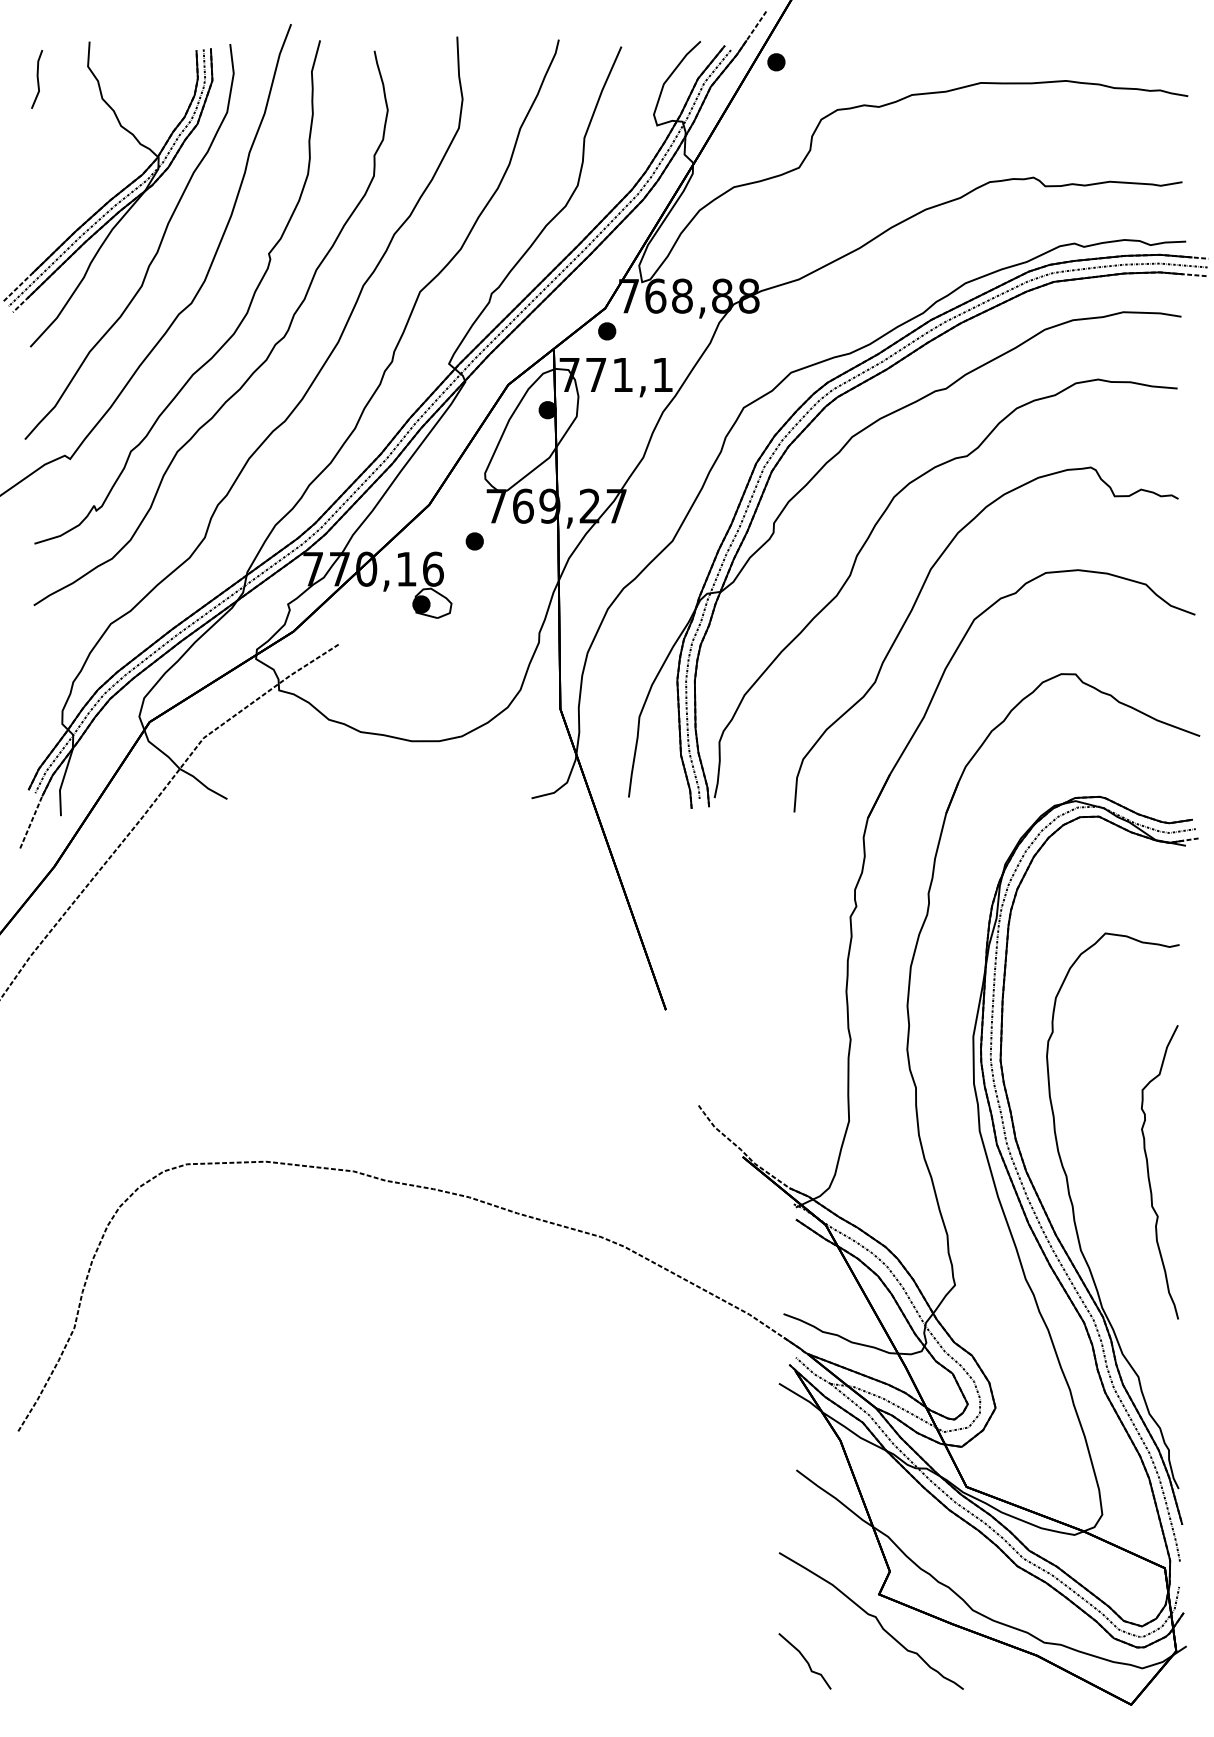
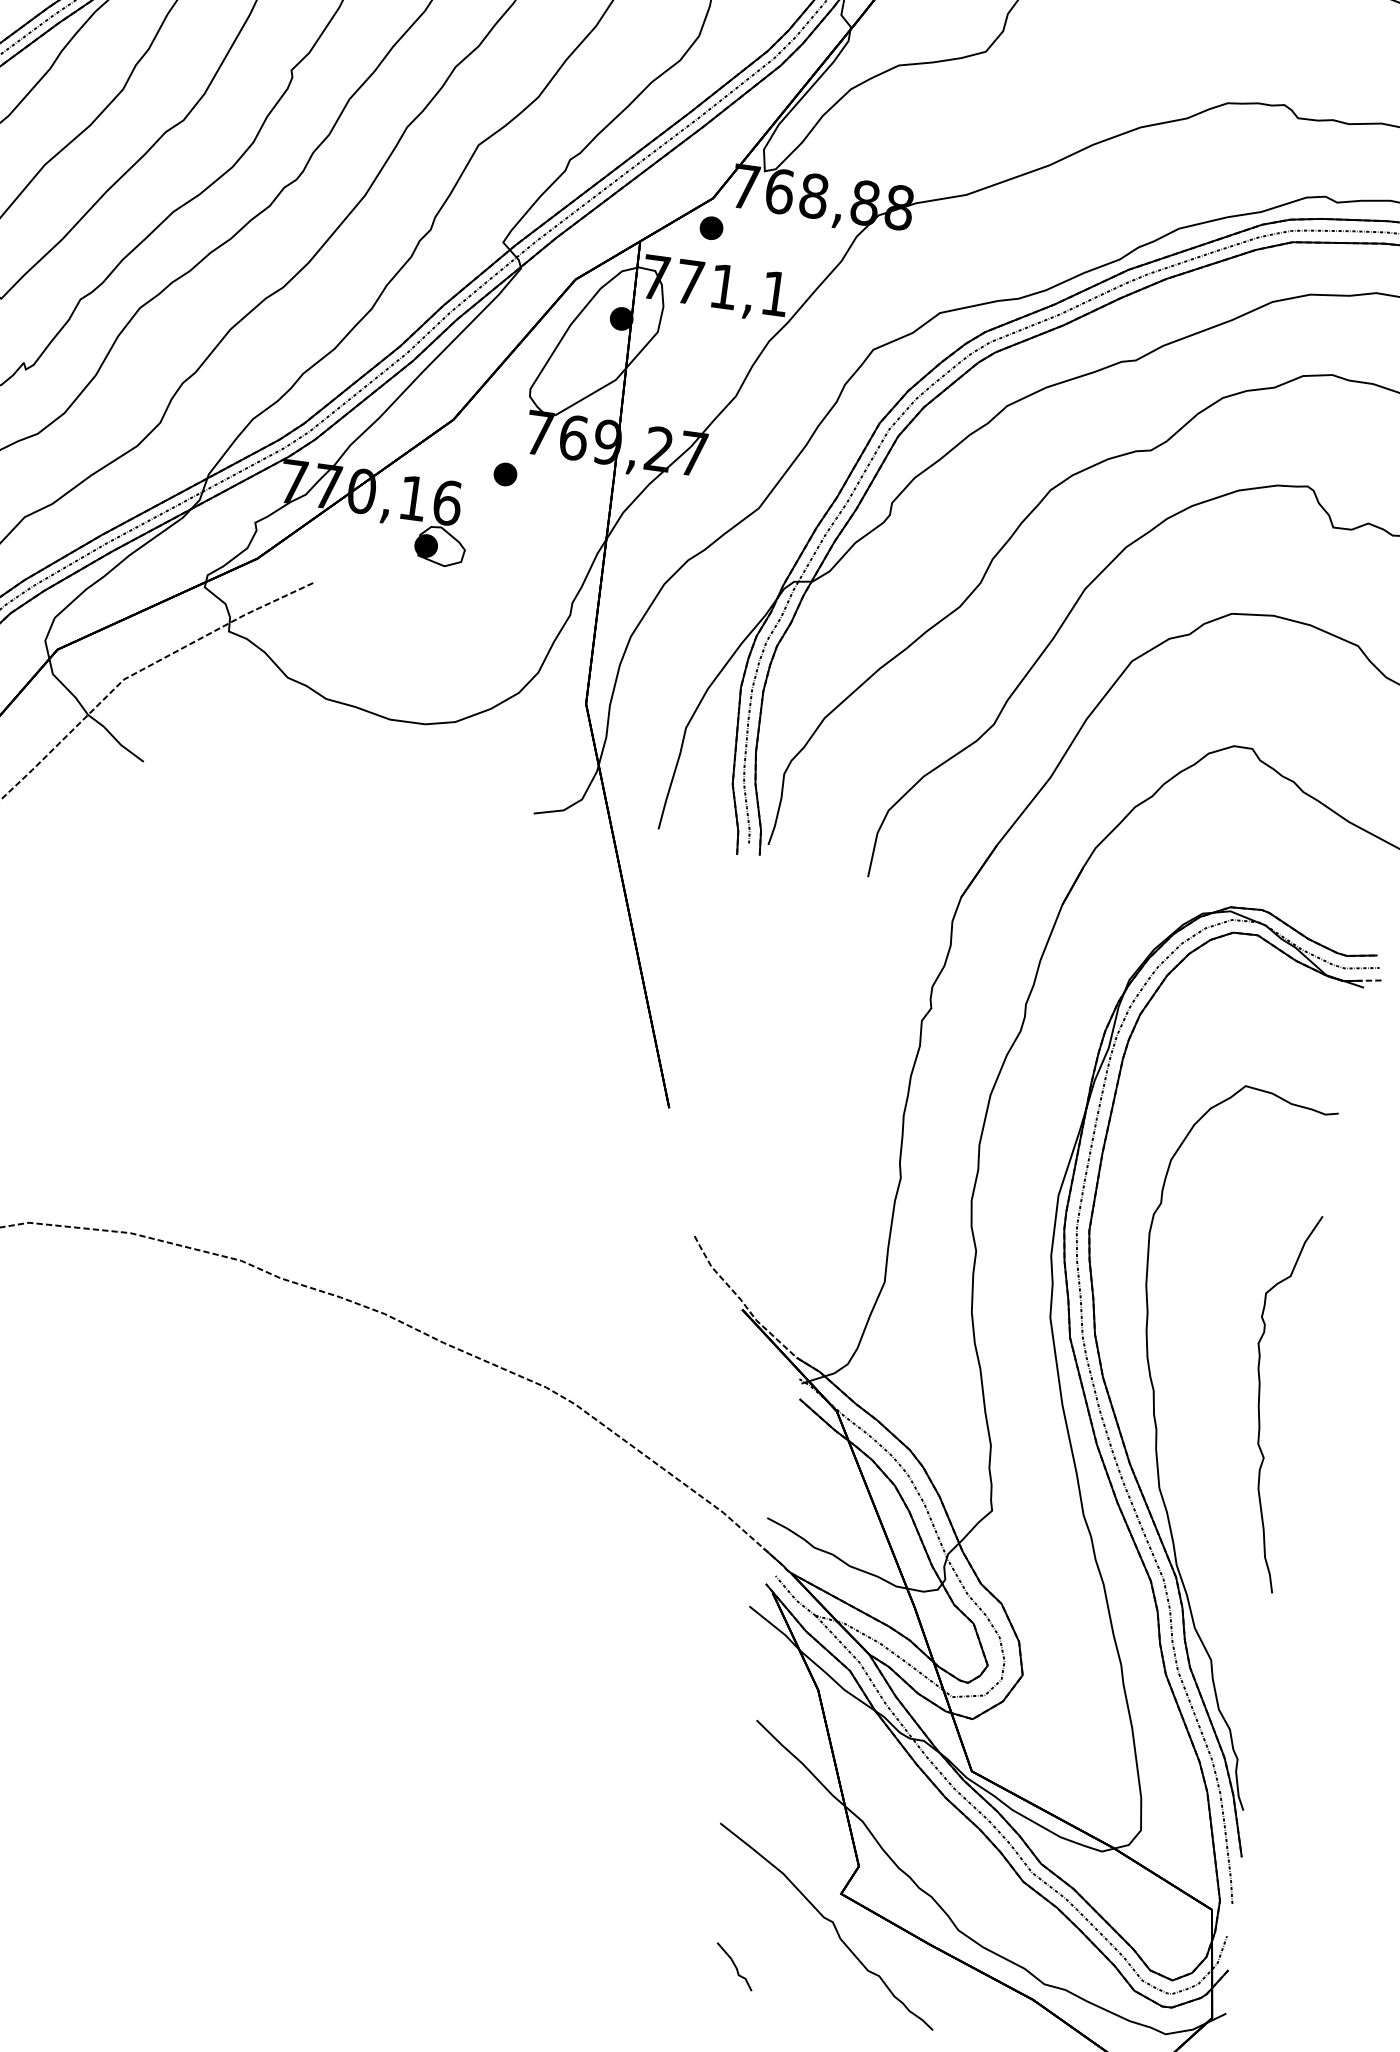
part: (804, 1661) -> (733, 1966), size x0.6

